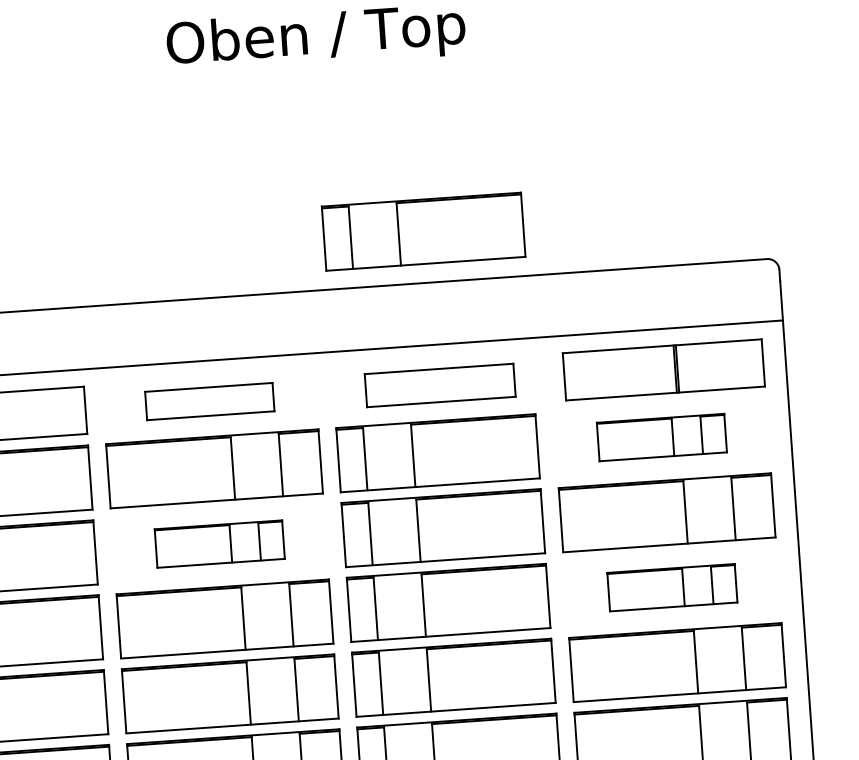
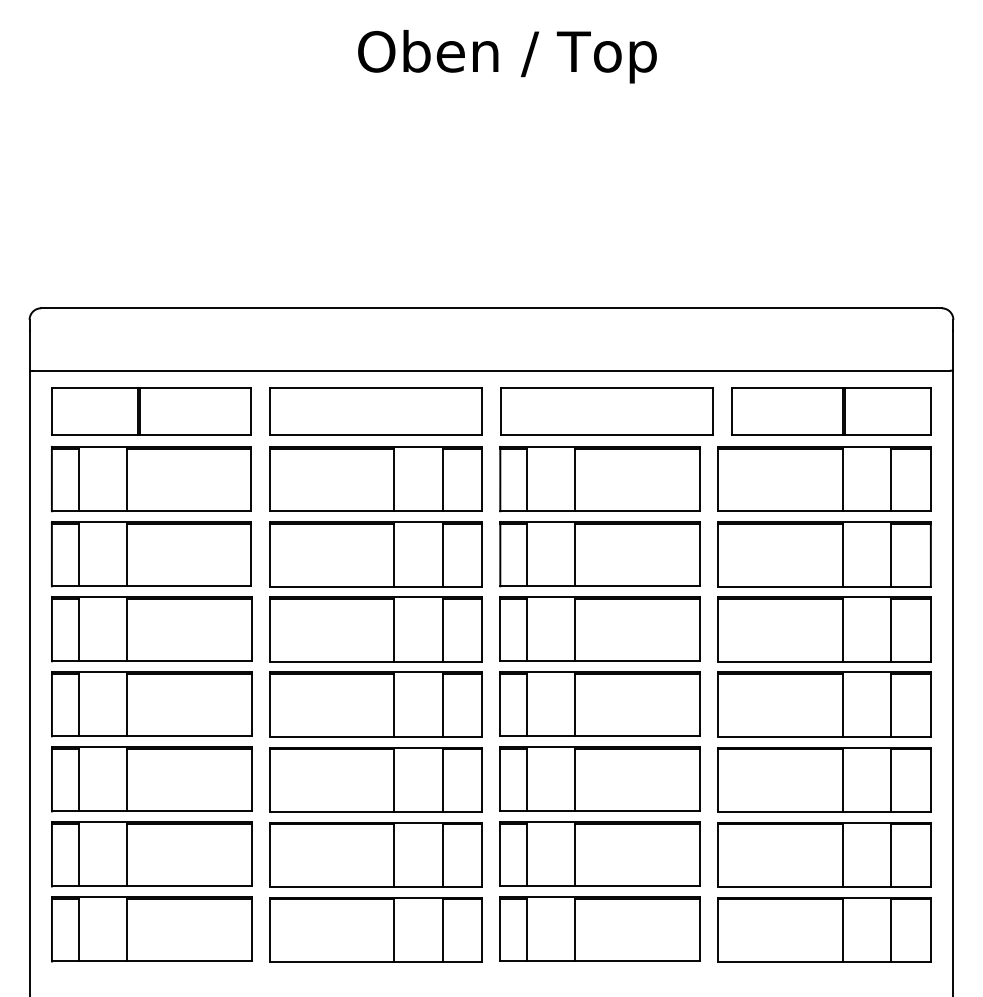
part: (422, 231) -> (600, 256), removed
part: (439, 385) -> (606, 411), size x1.43
part: (209, 401) -> (375, 411), size x1.67
part: (661, 437) -> (824, 478), size x1.67
part: (219, 544) -> (375, 554), size x1.67
part: (672, 587) -> (824, 629), size x1.67

